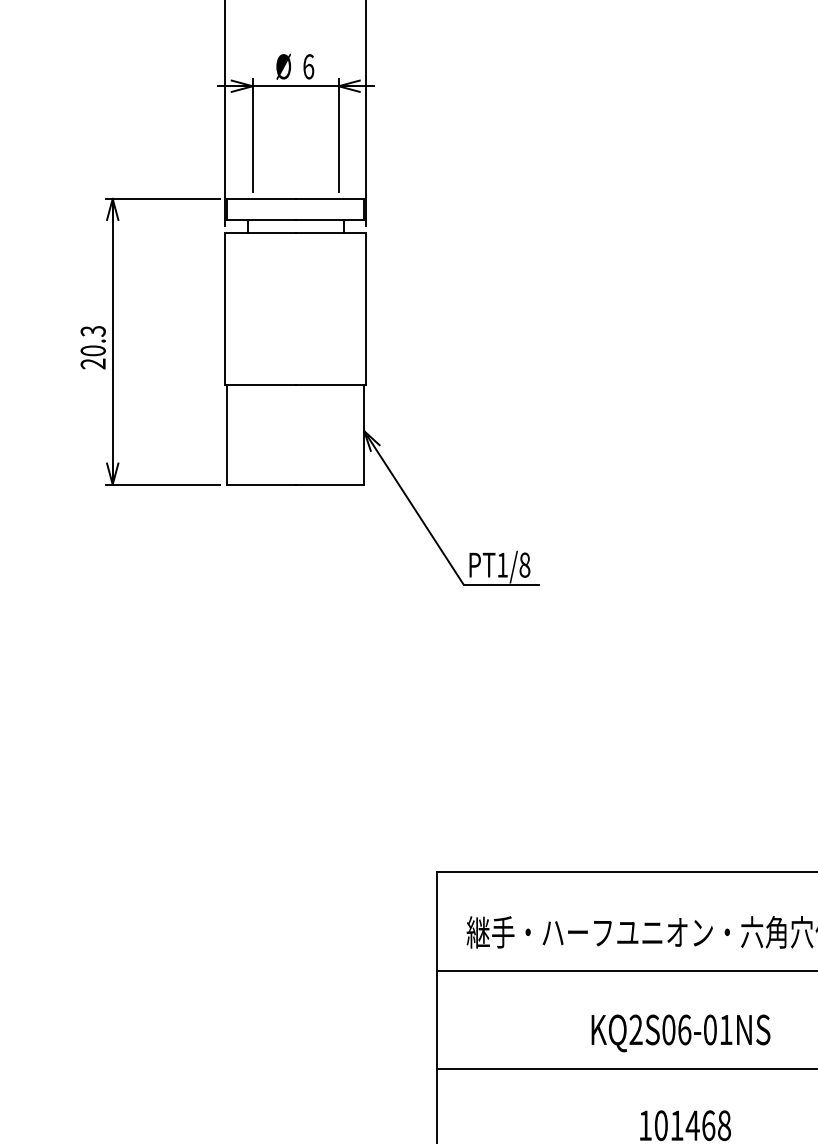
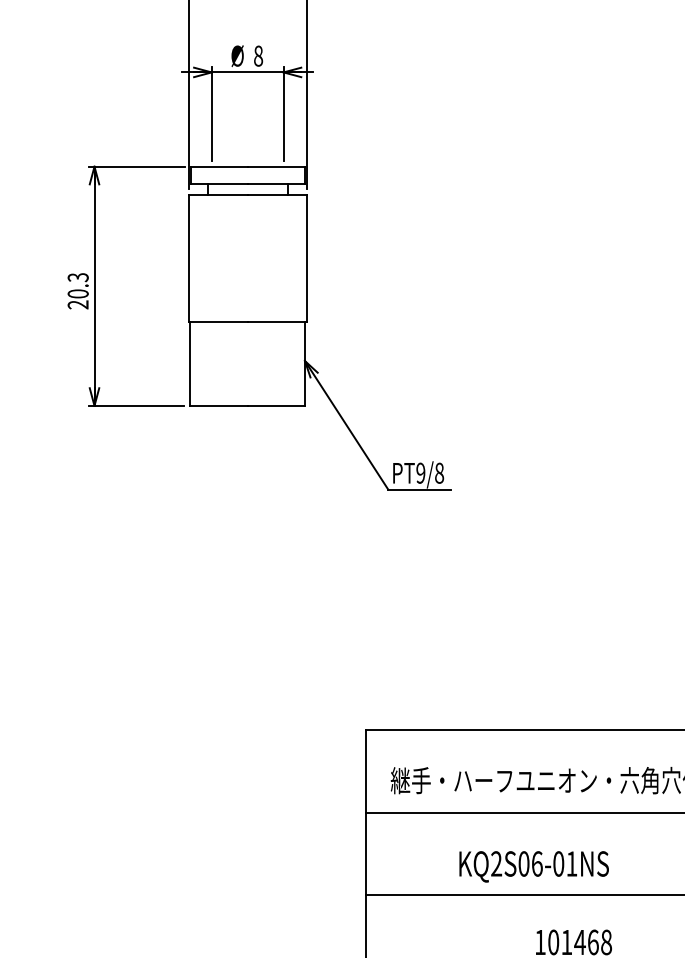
text: (308, 66) -> (258, 55), 6 -> 8
text: (502, 564) -> (420, 472), PT1/8 -> PT9/8
text: (680, 1033) -> (533, 866), moved

